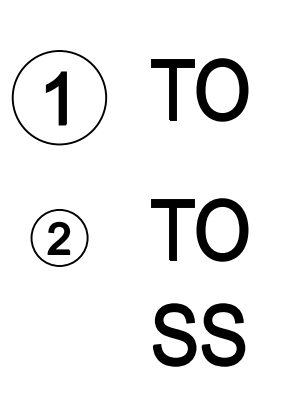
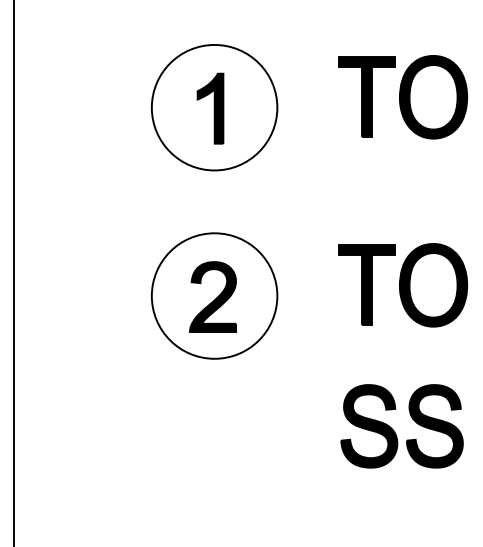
part: (59, 237) -> (214, 295), size x1.67

